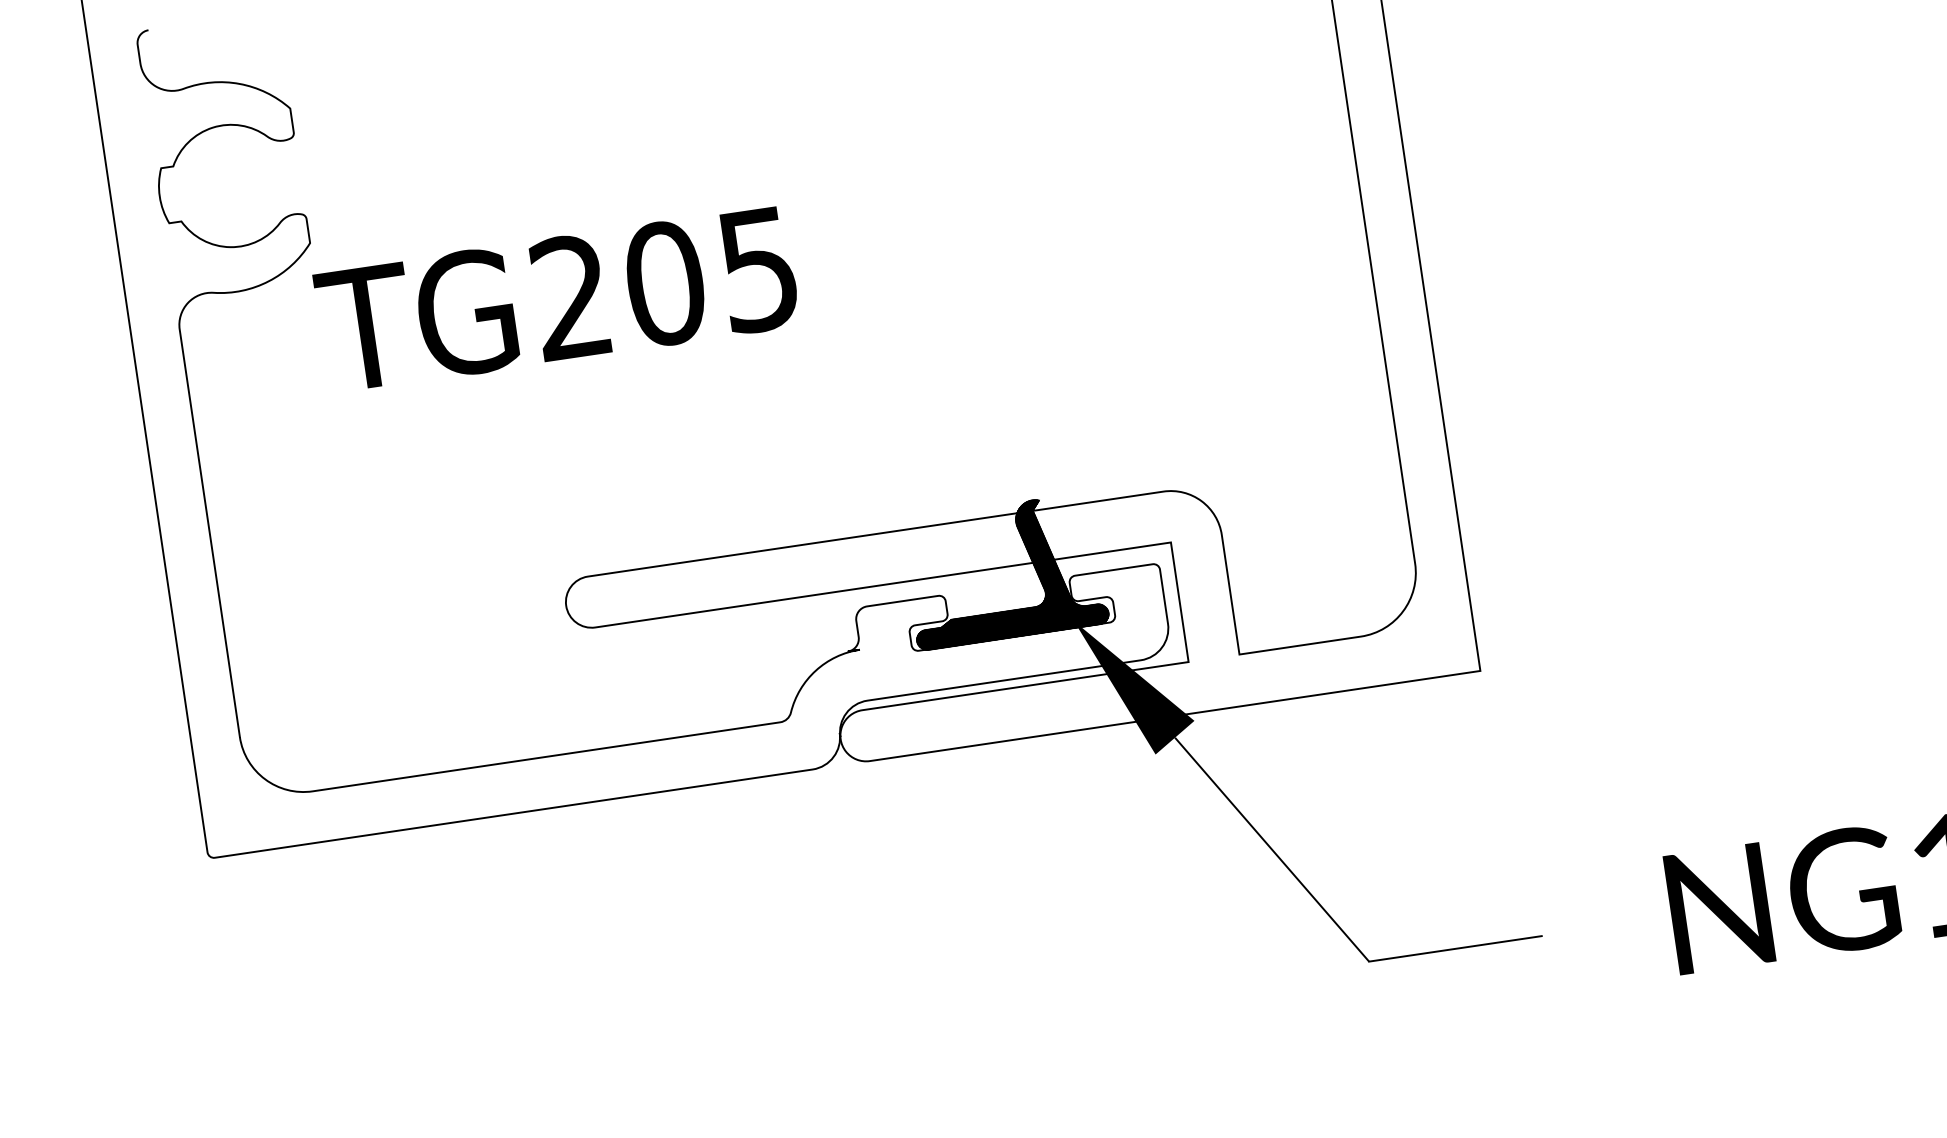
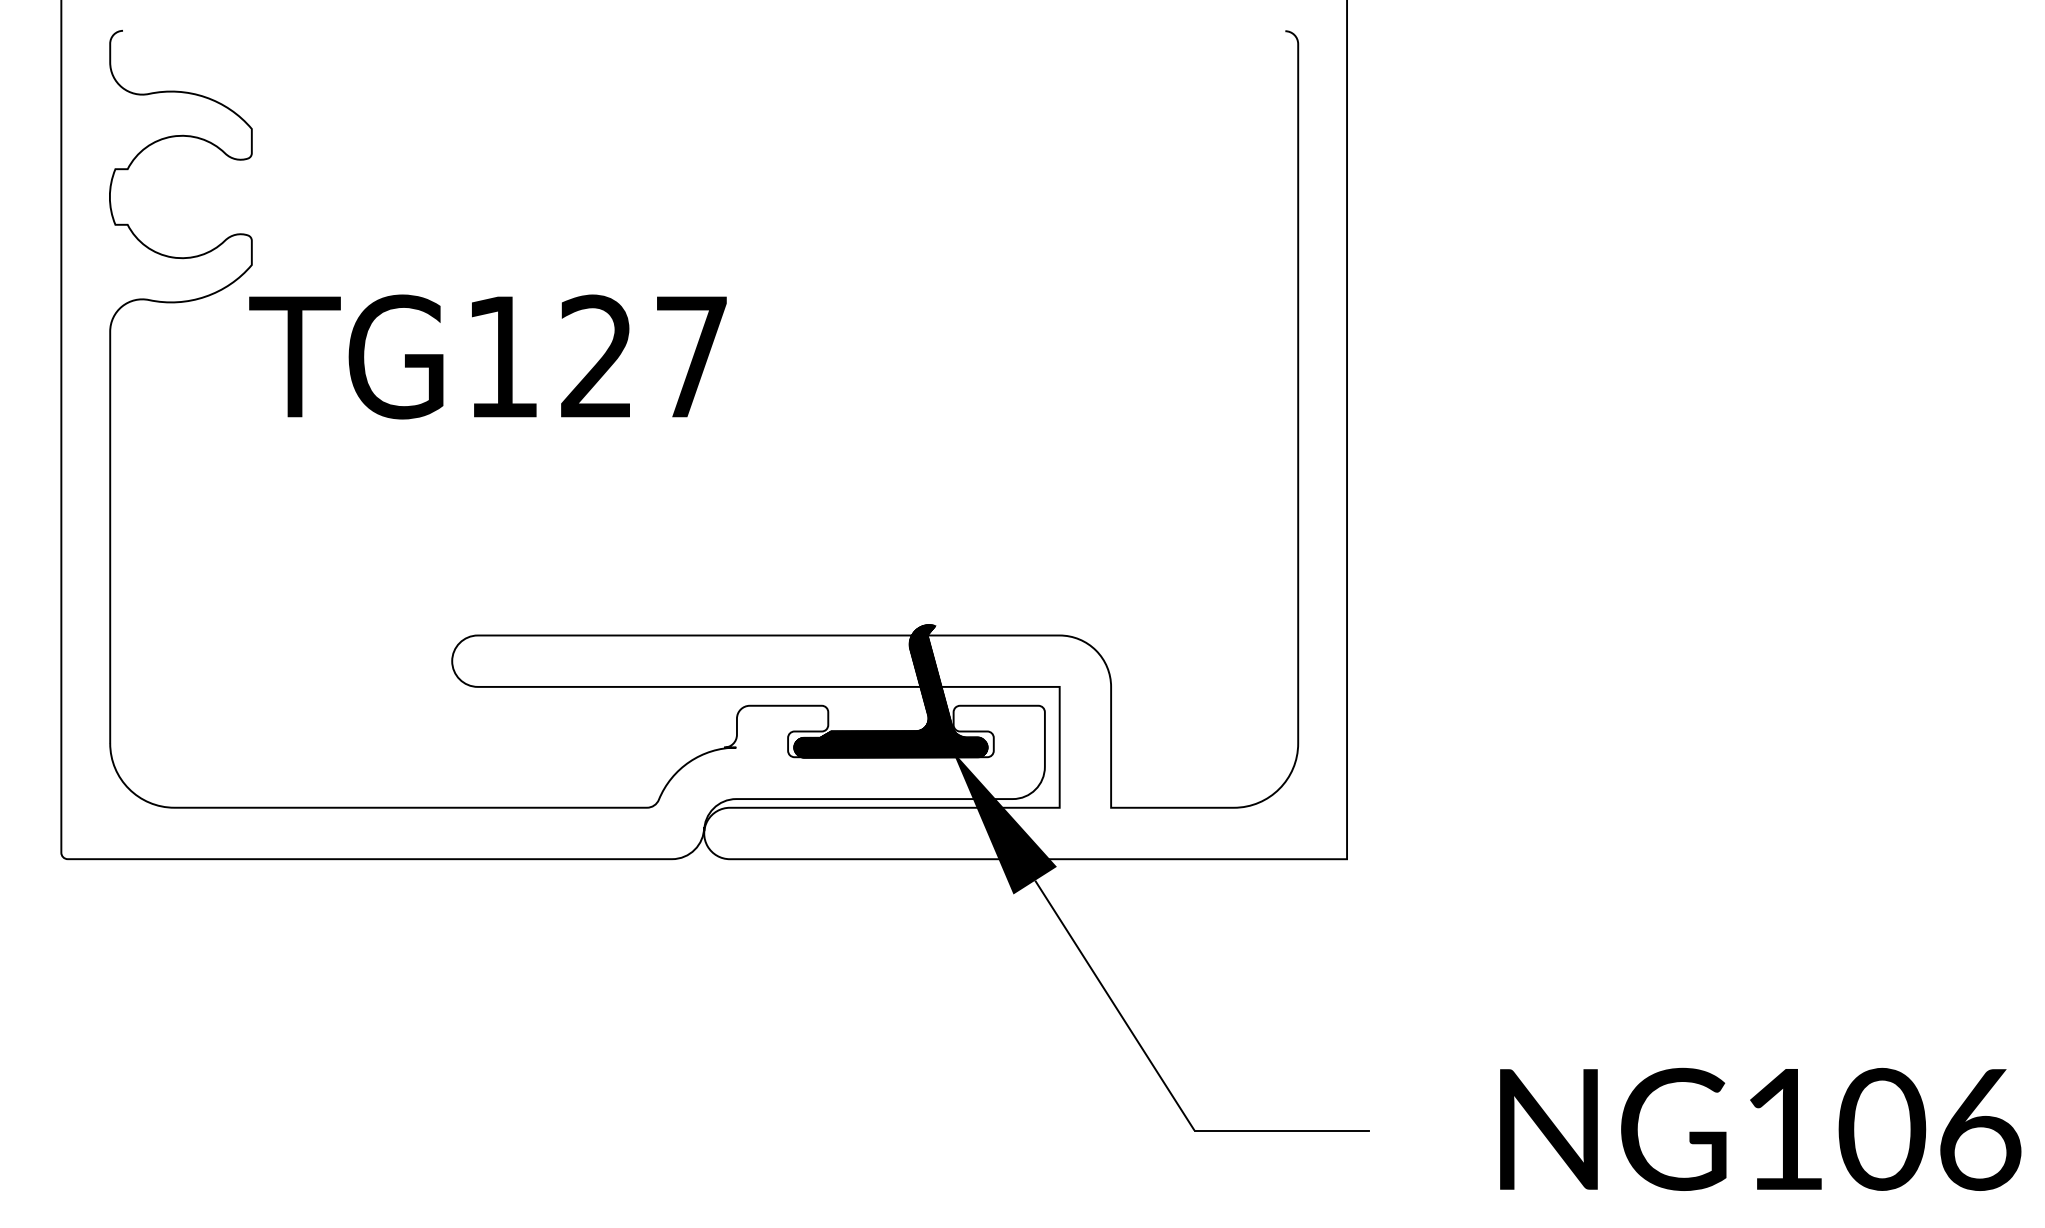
text: (664, 283) -> (596, 356), TG205 -> TG127

